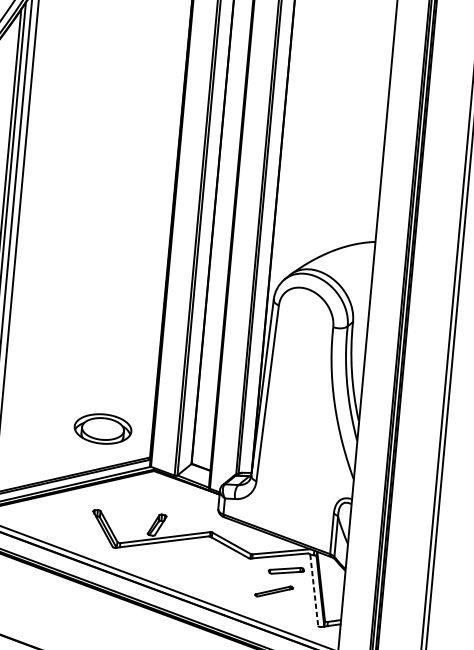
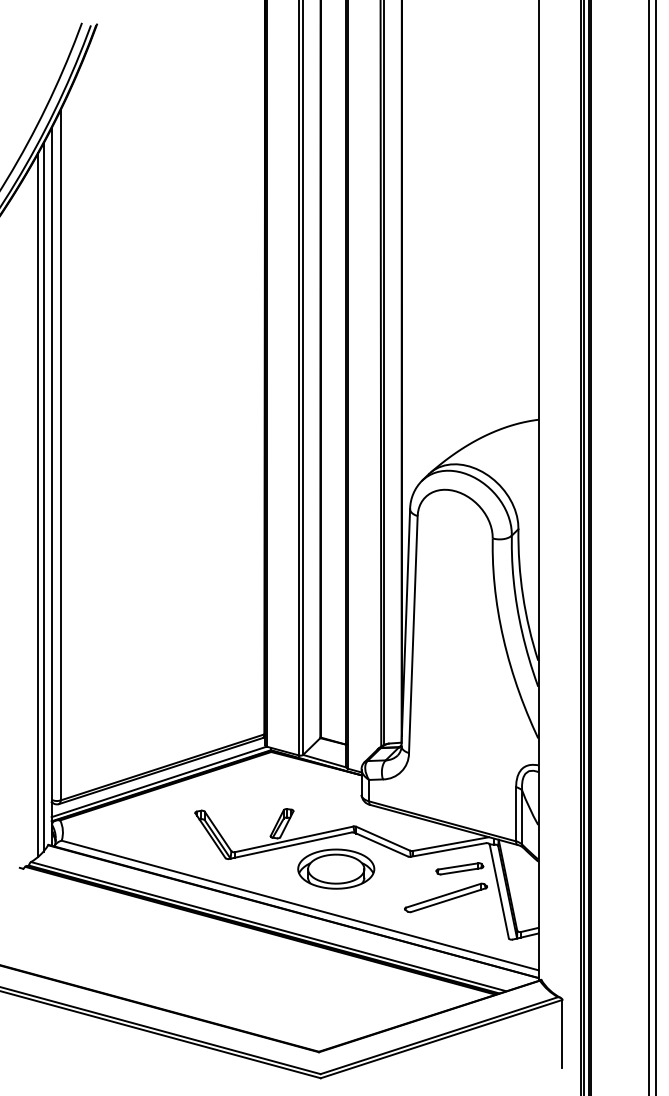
part: (103, 428) -> (336, 868), moved
line: (314, 590) -> (499, 891), dashed -> solid
part: (273, 591) -> (445, 897), size x1.67

